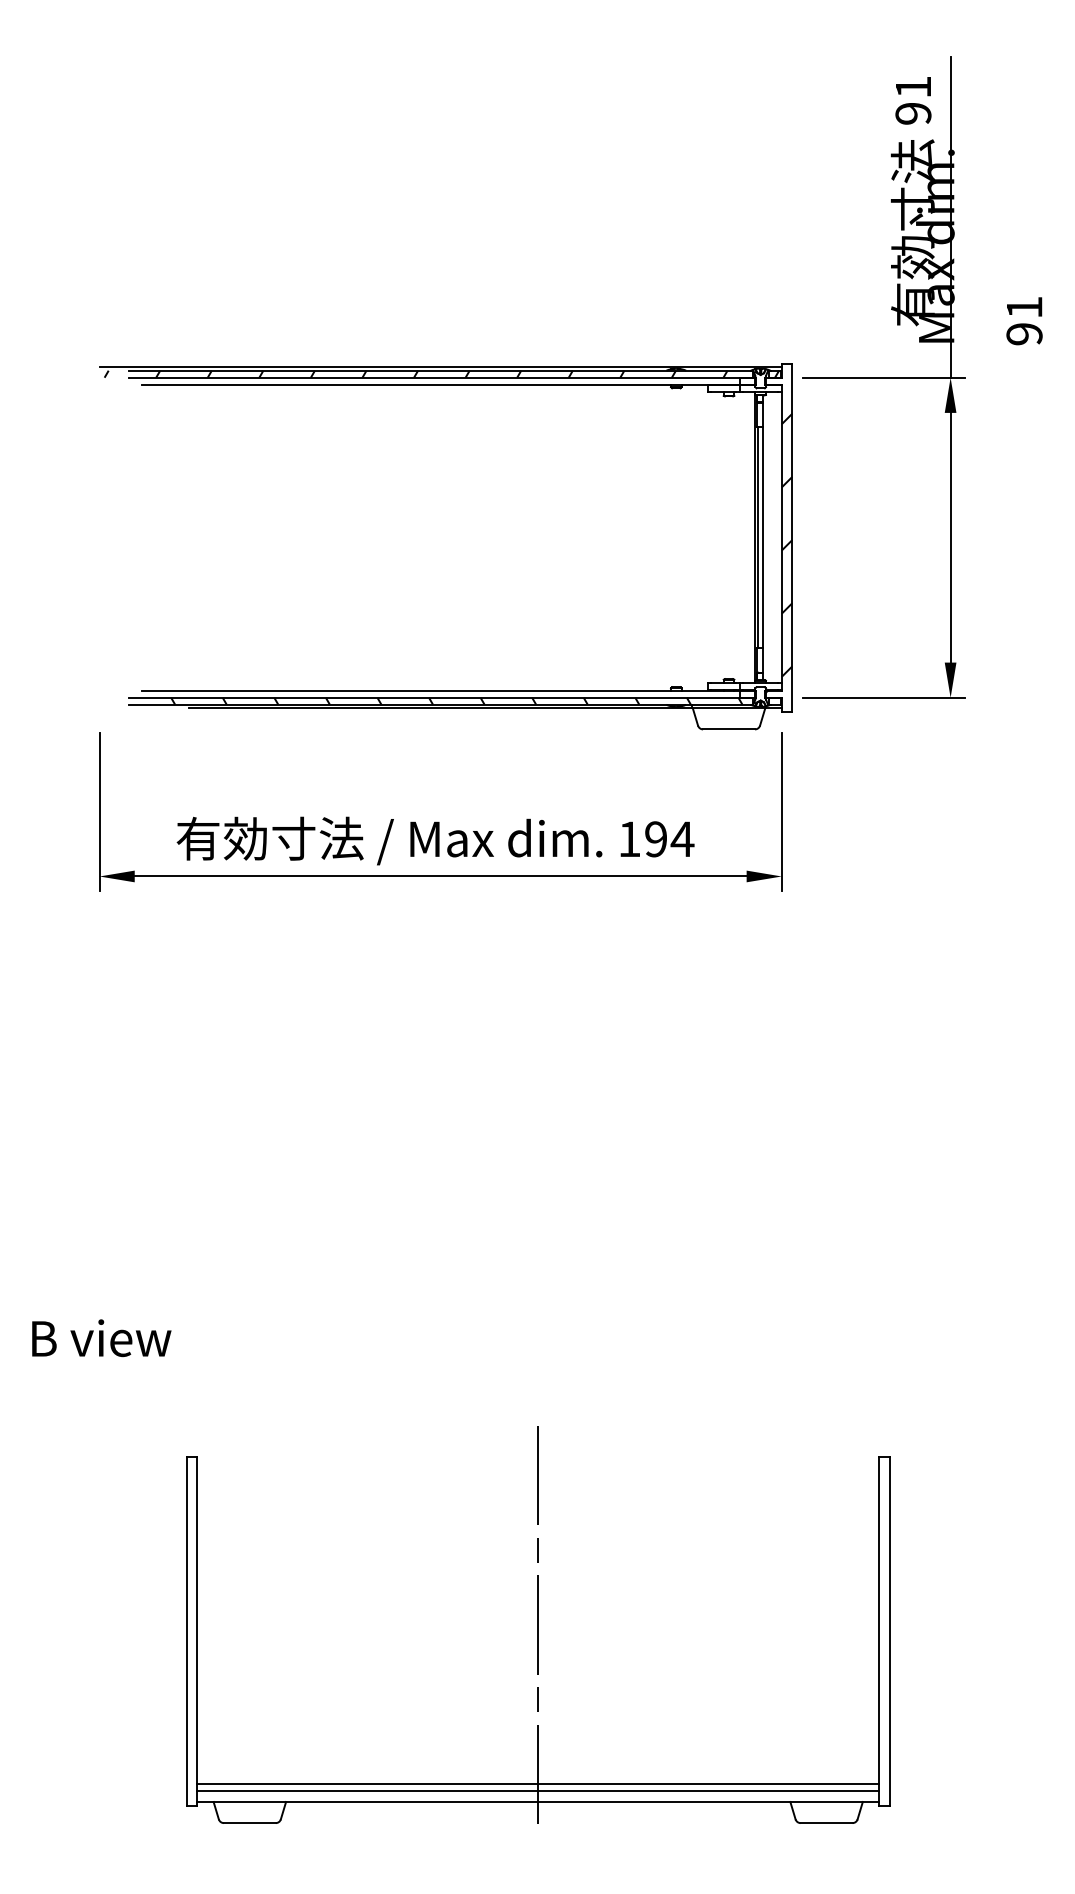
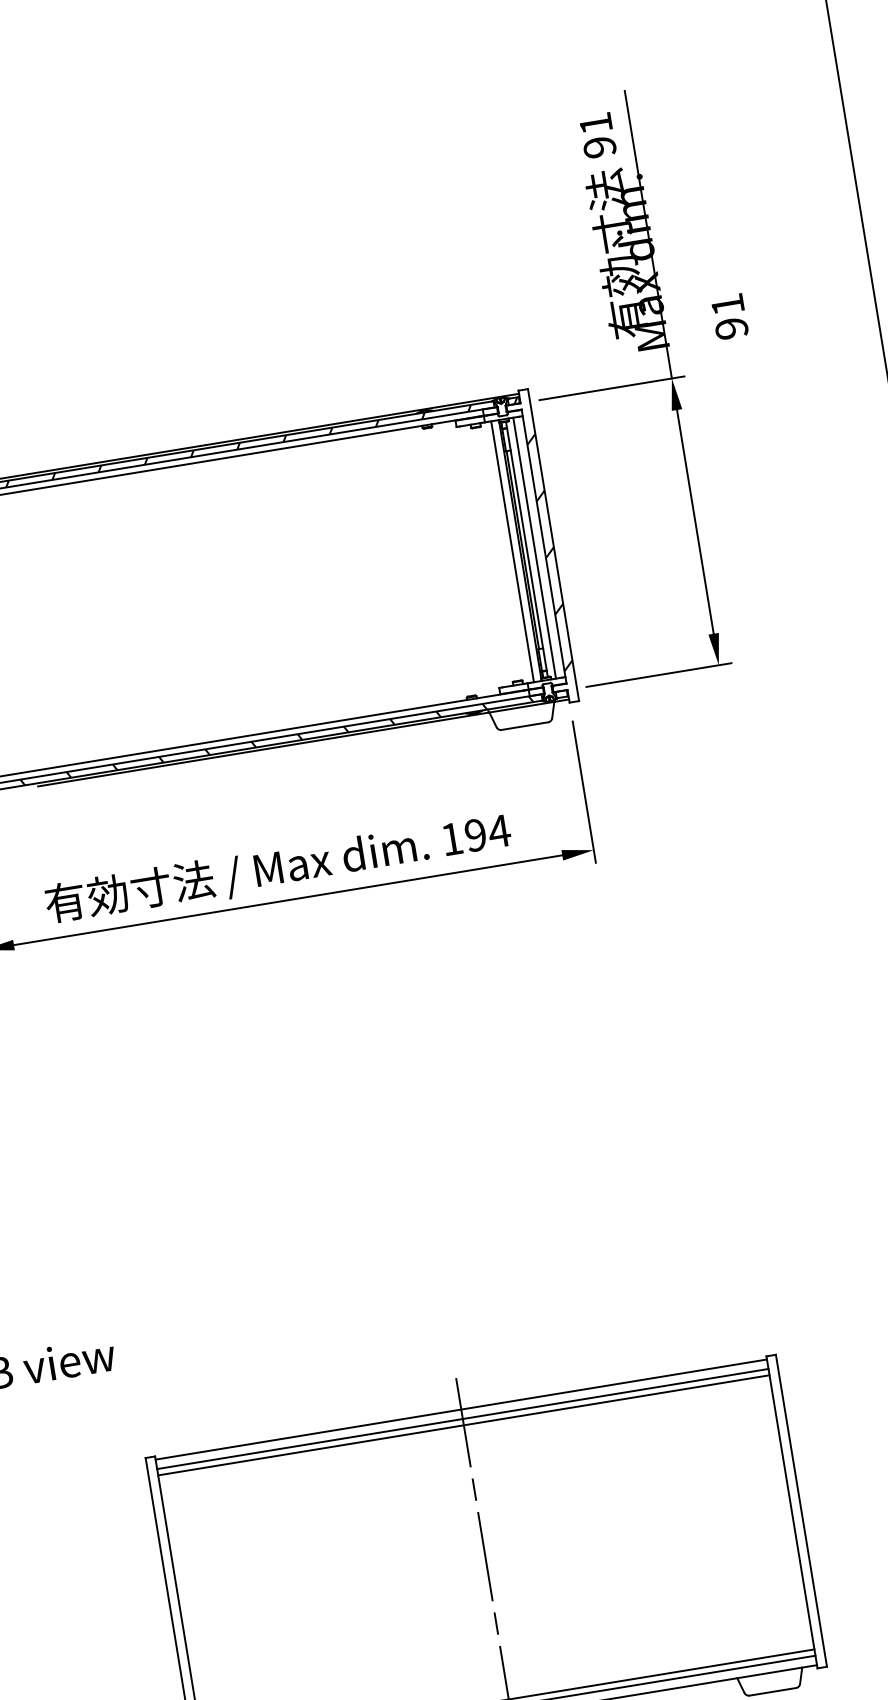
line: (746, 537) -> (512, 551), added
line: (771, 537) -> (534, 547), added
line: (538, 1460) -> (461, 1409), added
line: (538, 1471) -> (463, 1419), added
line: (538, 1478) -> (464, 1425), added

